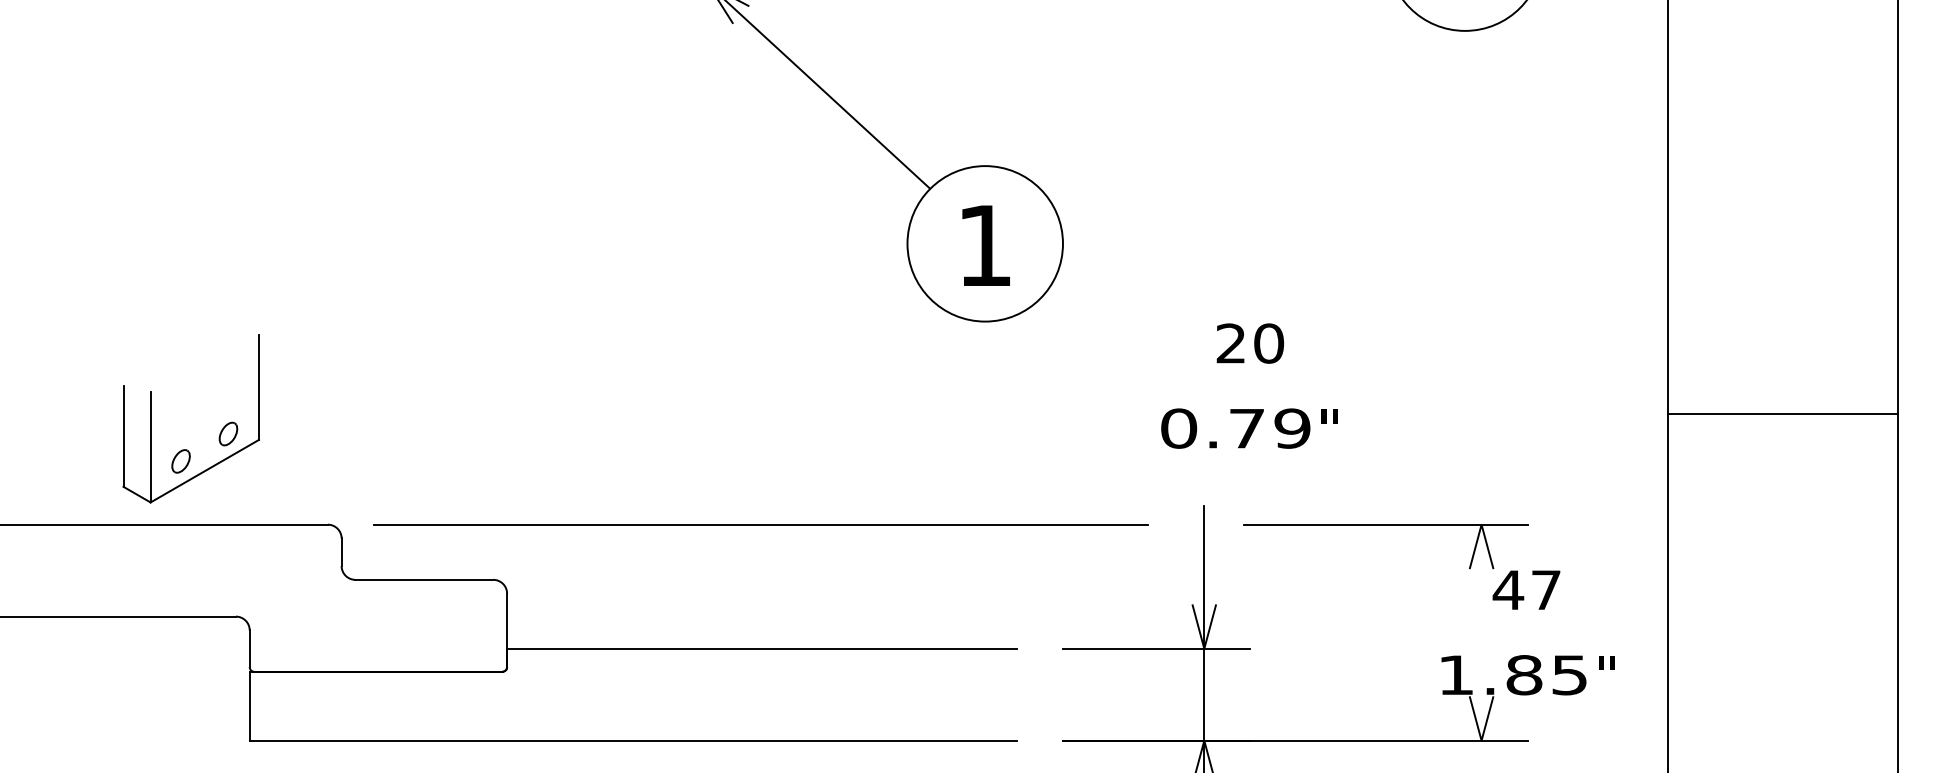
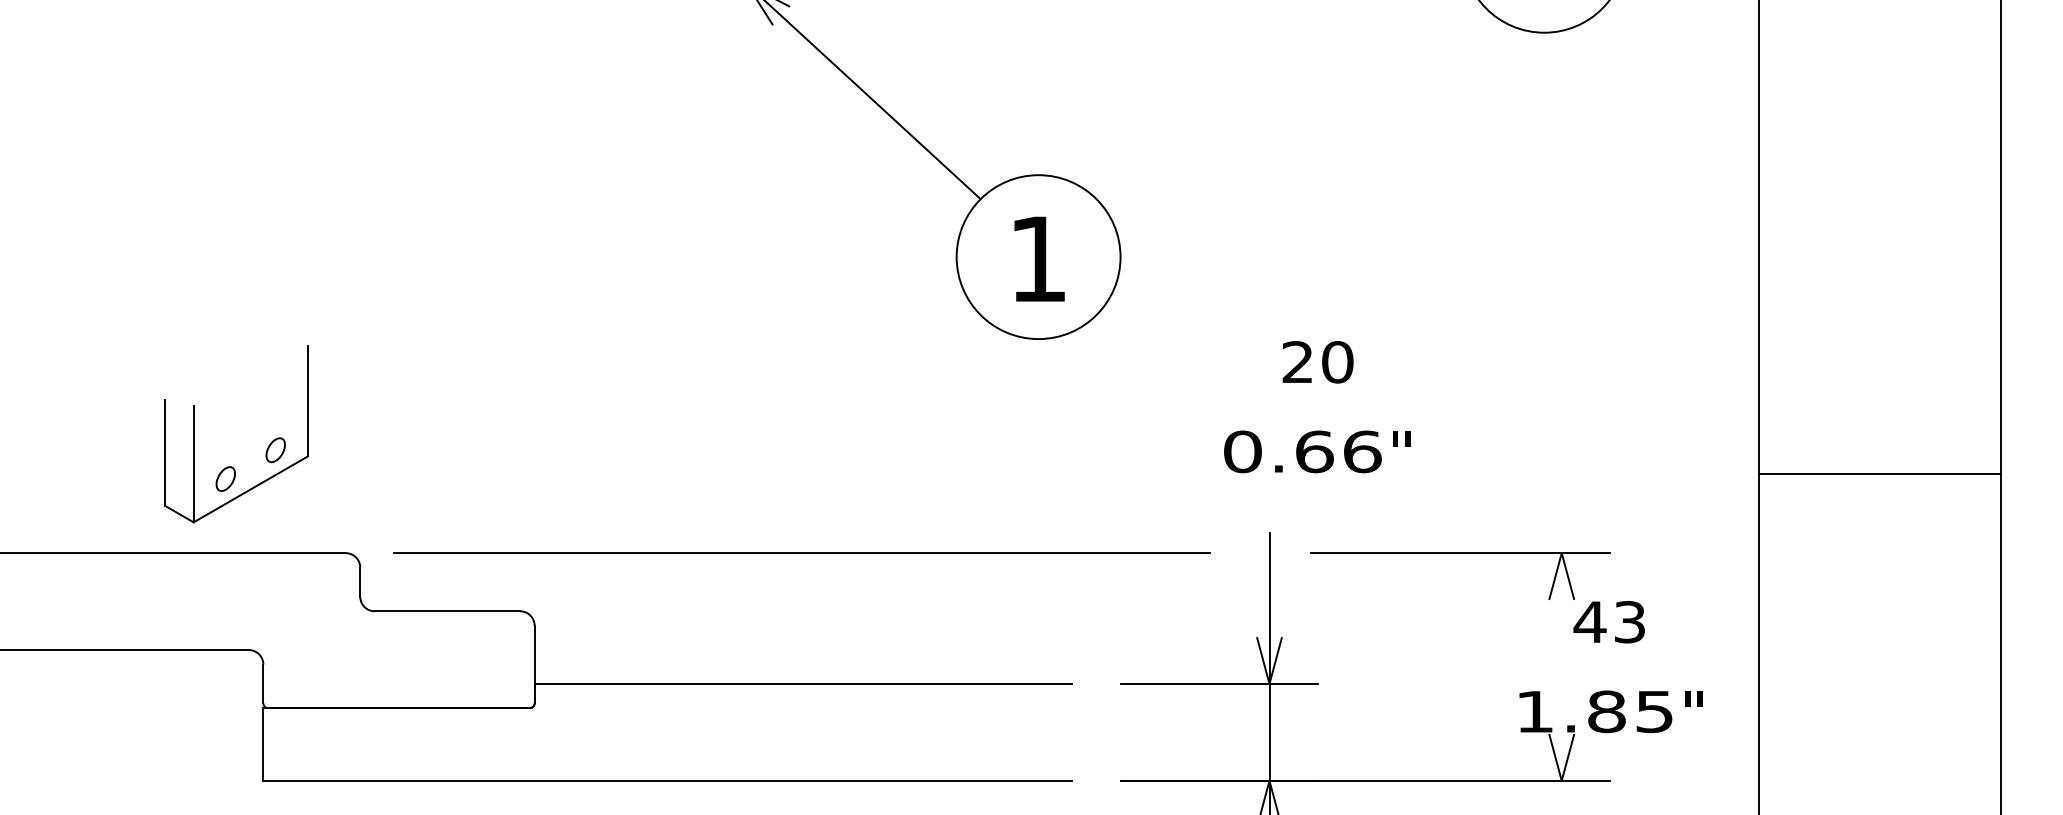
line: (1783, 413) -> (1879, 473), moved
text: (1269, 428) -> (1338, 451), 0.79 -> 0.66
part: (187, 449) -> (232, 466), moved
text: (1546, 590) -> (1630, 622), 47 -> 43

